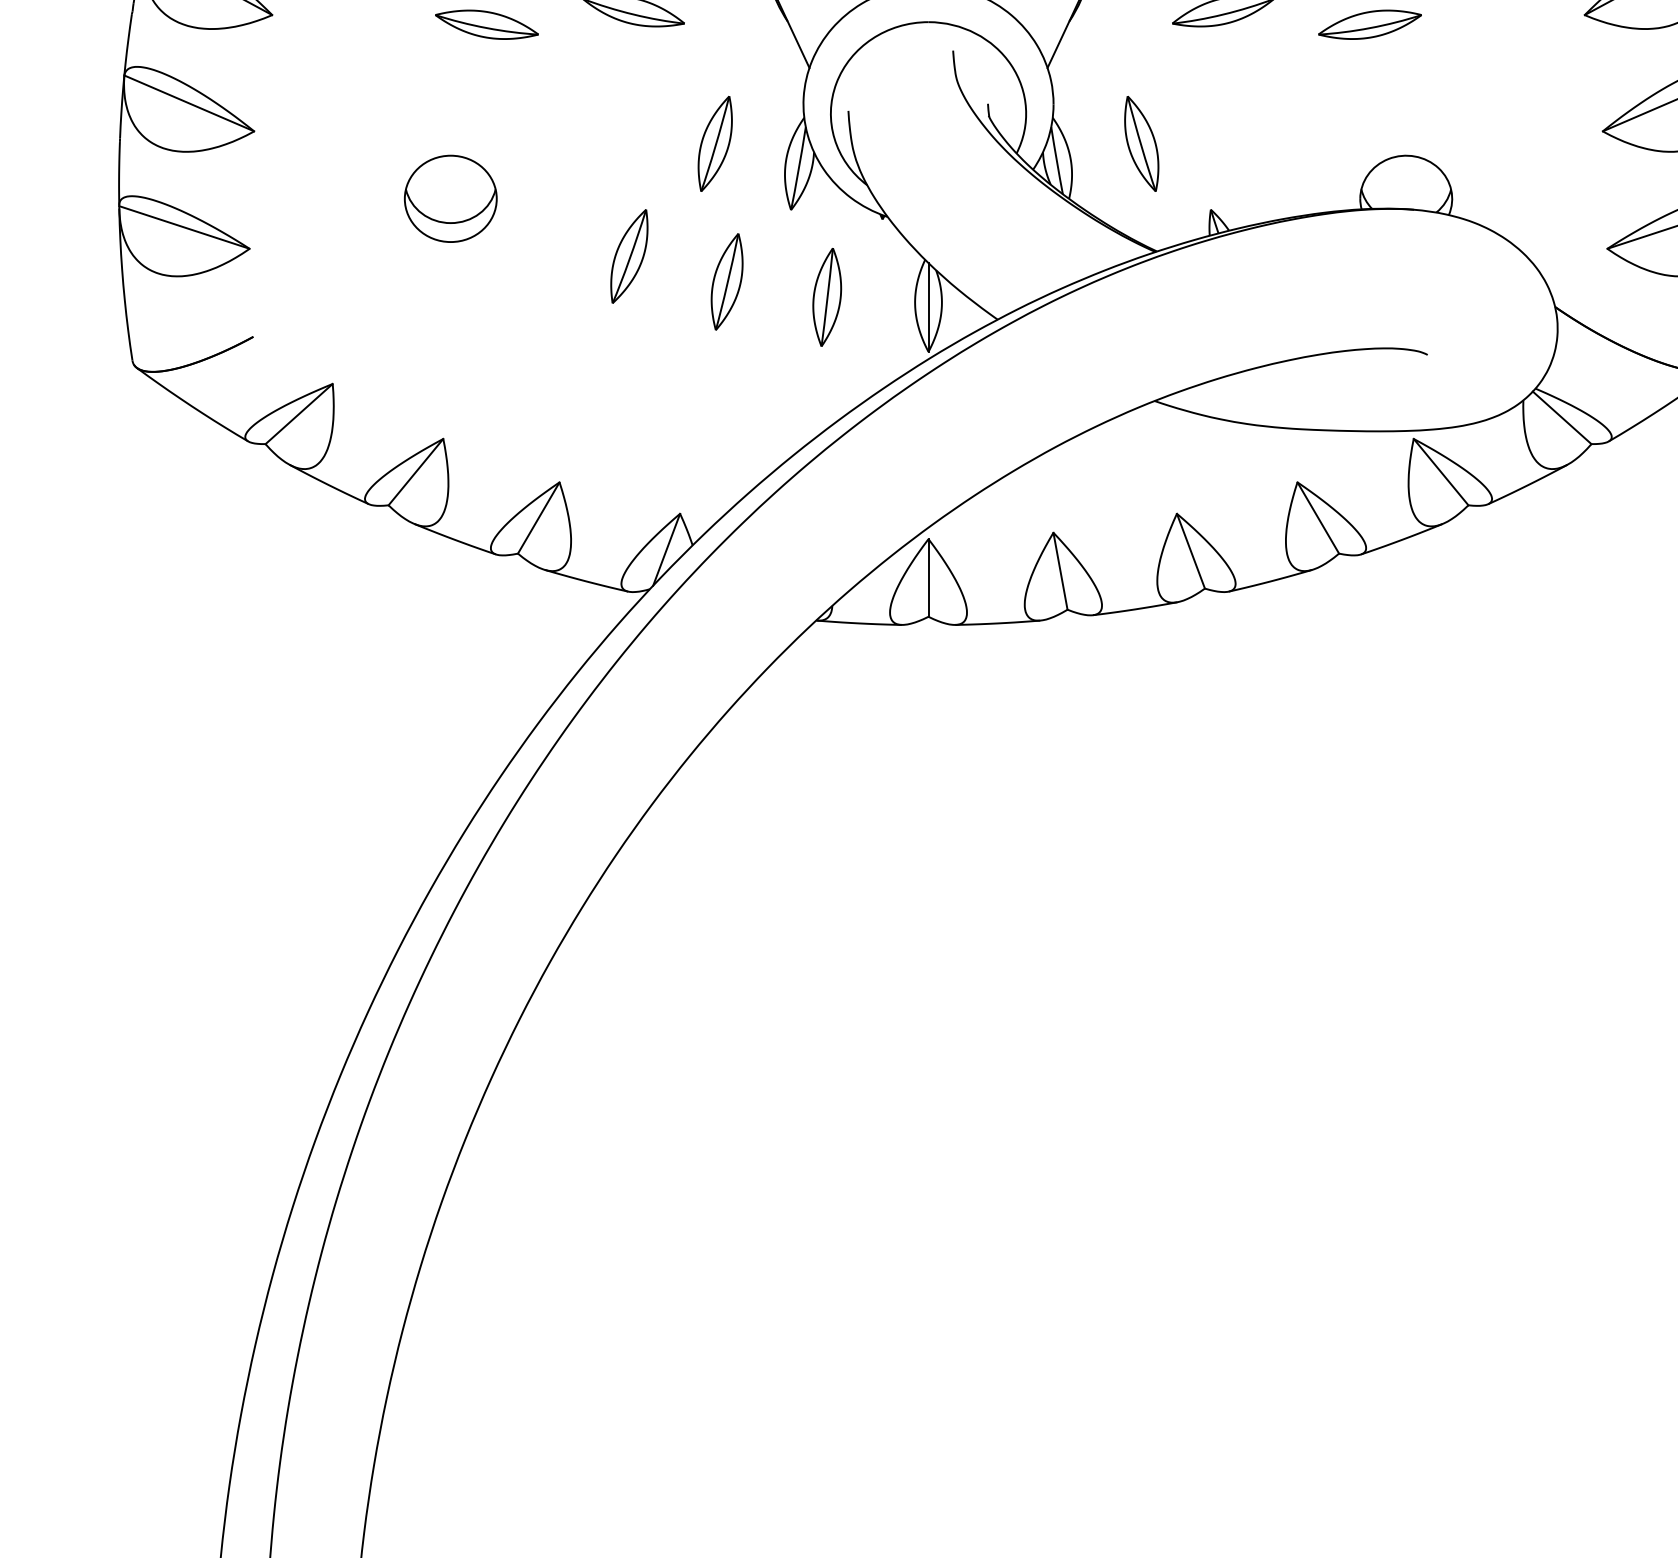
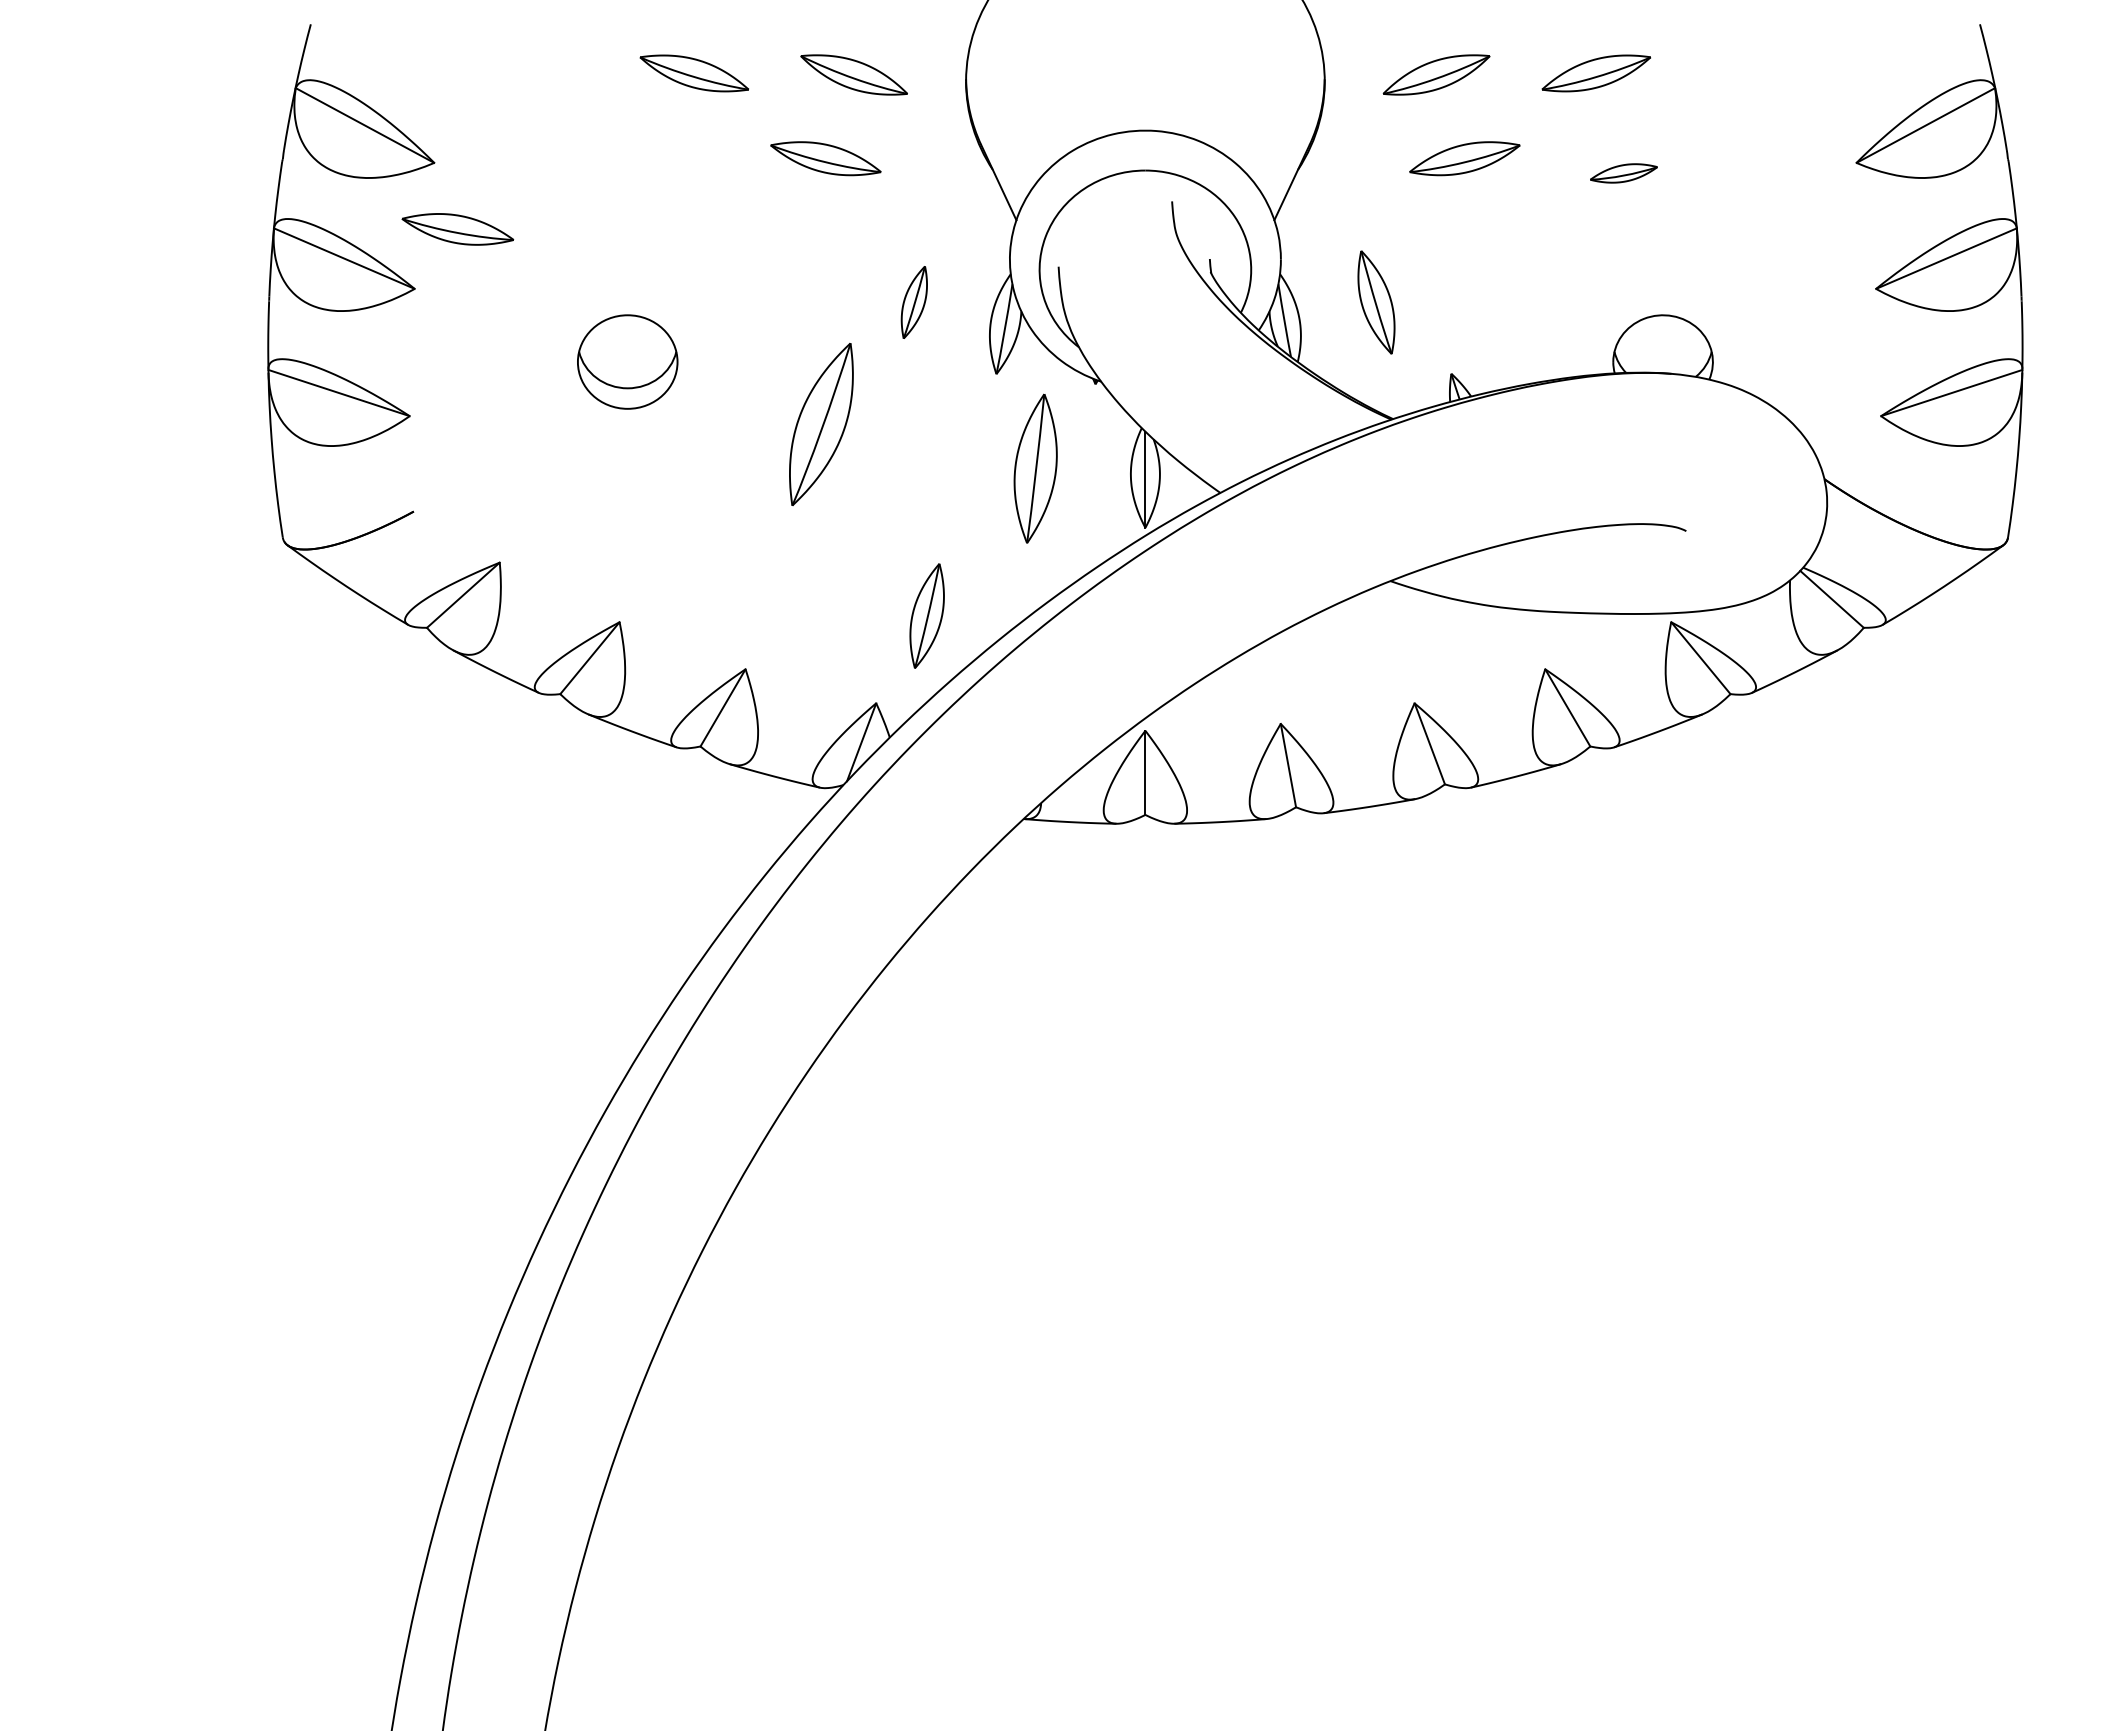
part: (486, 24) -> (457, 229), moved
part: (1369, 24) -> (1623, 173), size x0.6
part: (715, 143) -> (914, 302), size x0.7
part: (628, 256) -> (820, 424), size x1.6
part: (726, 281) -> (926, 615), moved
part: (827, 297) -> (1035, 468), size x1.4

